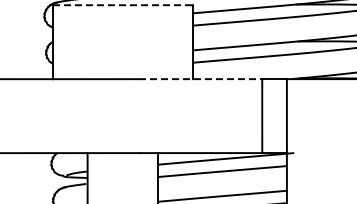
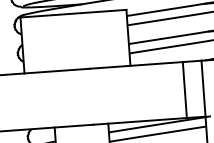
line: (122, 5) -> (73, 13), dashed -> solid
line: (200, 79) -> (136, 65), dashed -> solid

